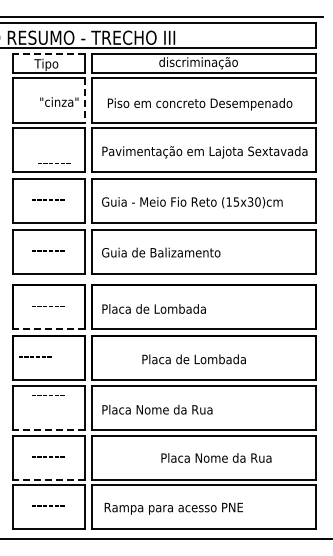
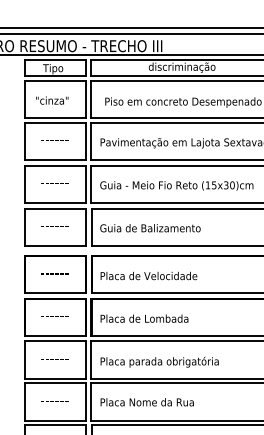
line: (49, 53) -> (55, 59), dashed -> solid
text: (59, 101) -> (52, 100), moved
line: (85, 101) -> (86, 100), dashed -> solid
text: (54, 163) -> (54, 140), moved
text: (184, 308) -> (170, 275), Placa de Lombada -> Placa de Velocidade
line: (49, 329) -> (55, 293), dashed -> solid
text: (35, 356) -> (54, 316), moved
text: (193, 359) -> (143, 318), moved
text: (48, 395) -> (54, 359), moved
text: (188, 410) -> (173, 362), Placa Nome da Rua -> Placa parada obrigatória
line: (49, 430) -> (55, 378), dashed -> solid
text: (216, 457) -> (147, 401), moved
line: (49, 479) -> (55, 420), dashed -> solid

